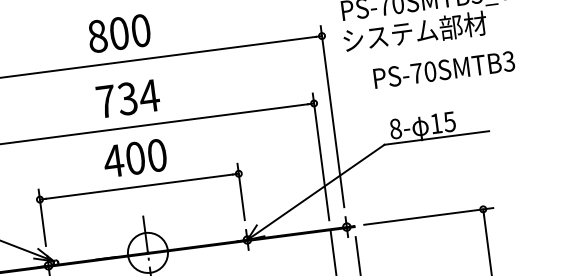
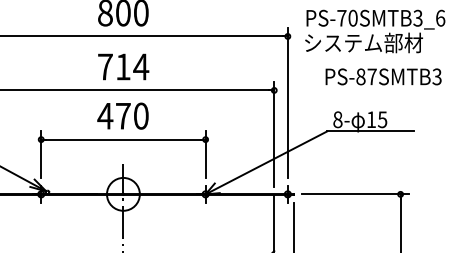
text: (423, 72) -> (366, 76), PS-70SMTB3 -> PS-87SMTB3
text: (126, 98) -> (122, 66), 734 -> 714
text: (135, 157) -> (123, 115), 400 -> 470

